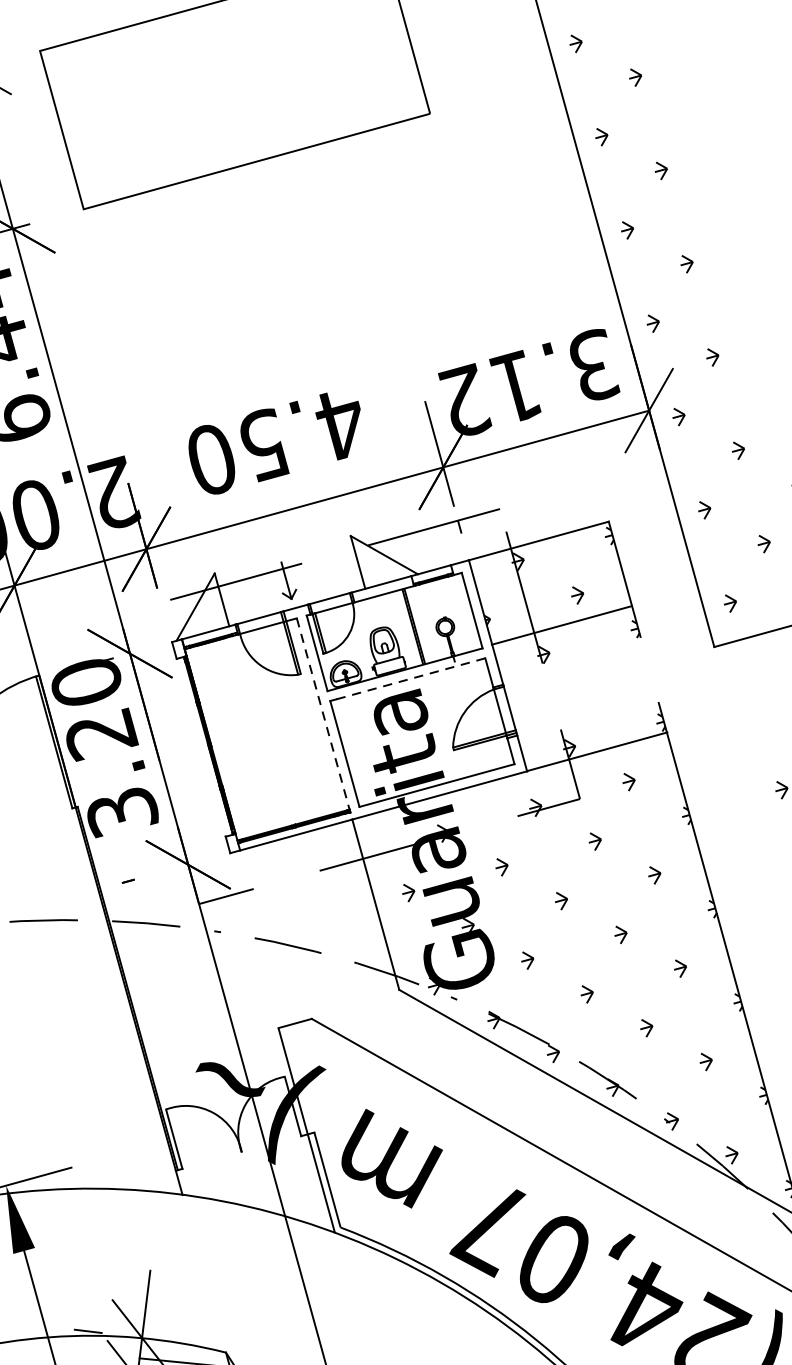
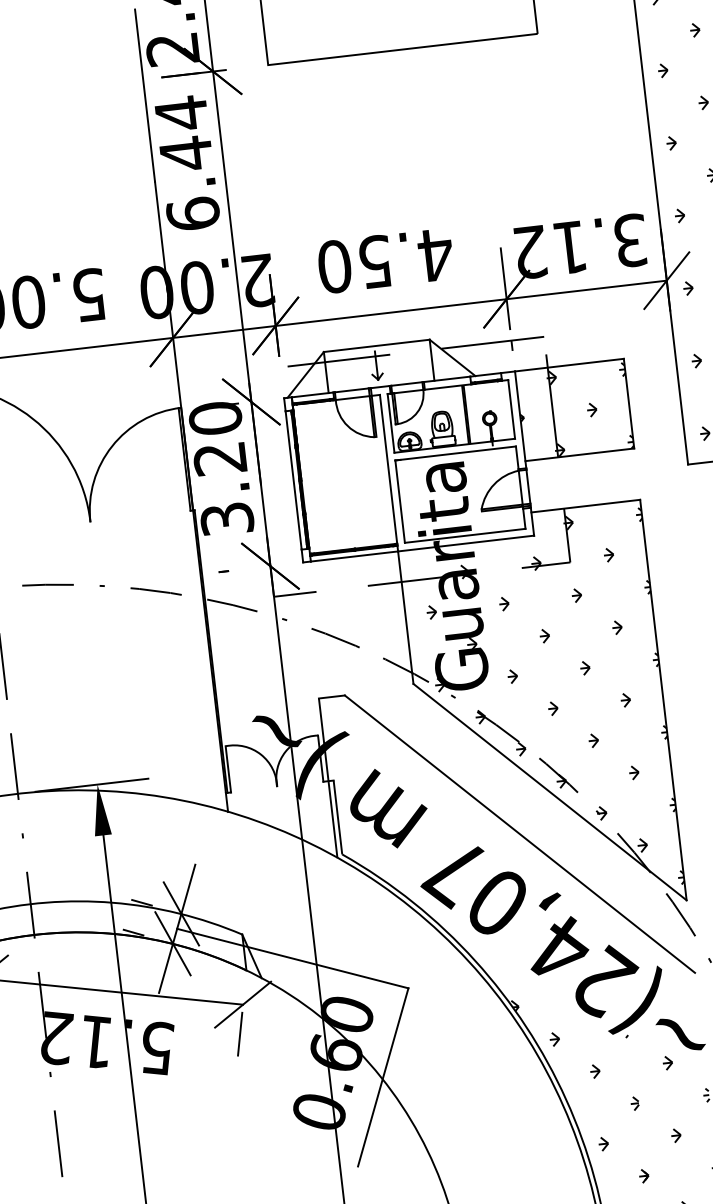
line: (282, 554) -> (376, 345), added
line: (561, 625) -> (579, 454), moved
line: (407, 679) -> (455, 453), dashed -> solid
line: (325, 719) -> (389, 473), dashed -> solid
line: (201, 747) -> (293, 480), added
line: (596, 750) -> (585, 505), moved

